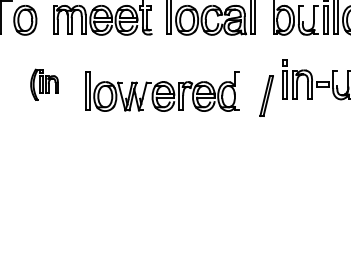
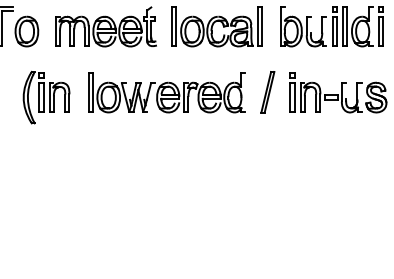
part: (44, 84) -> (46, 97), size x1.67
part: (161, 91) -> (166, 92), moved
part: (266, 96) -> (267, 92), moved

